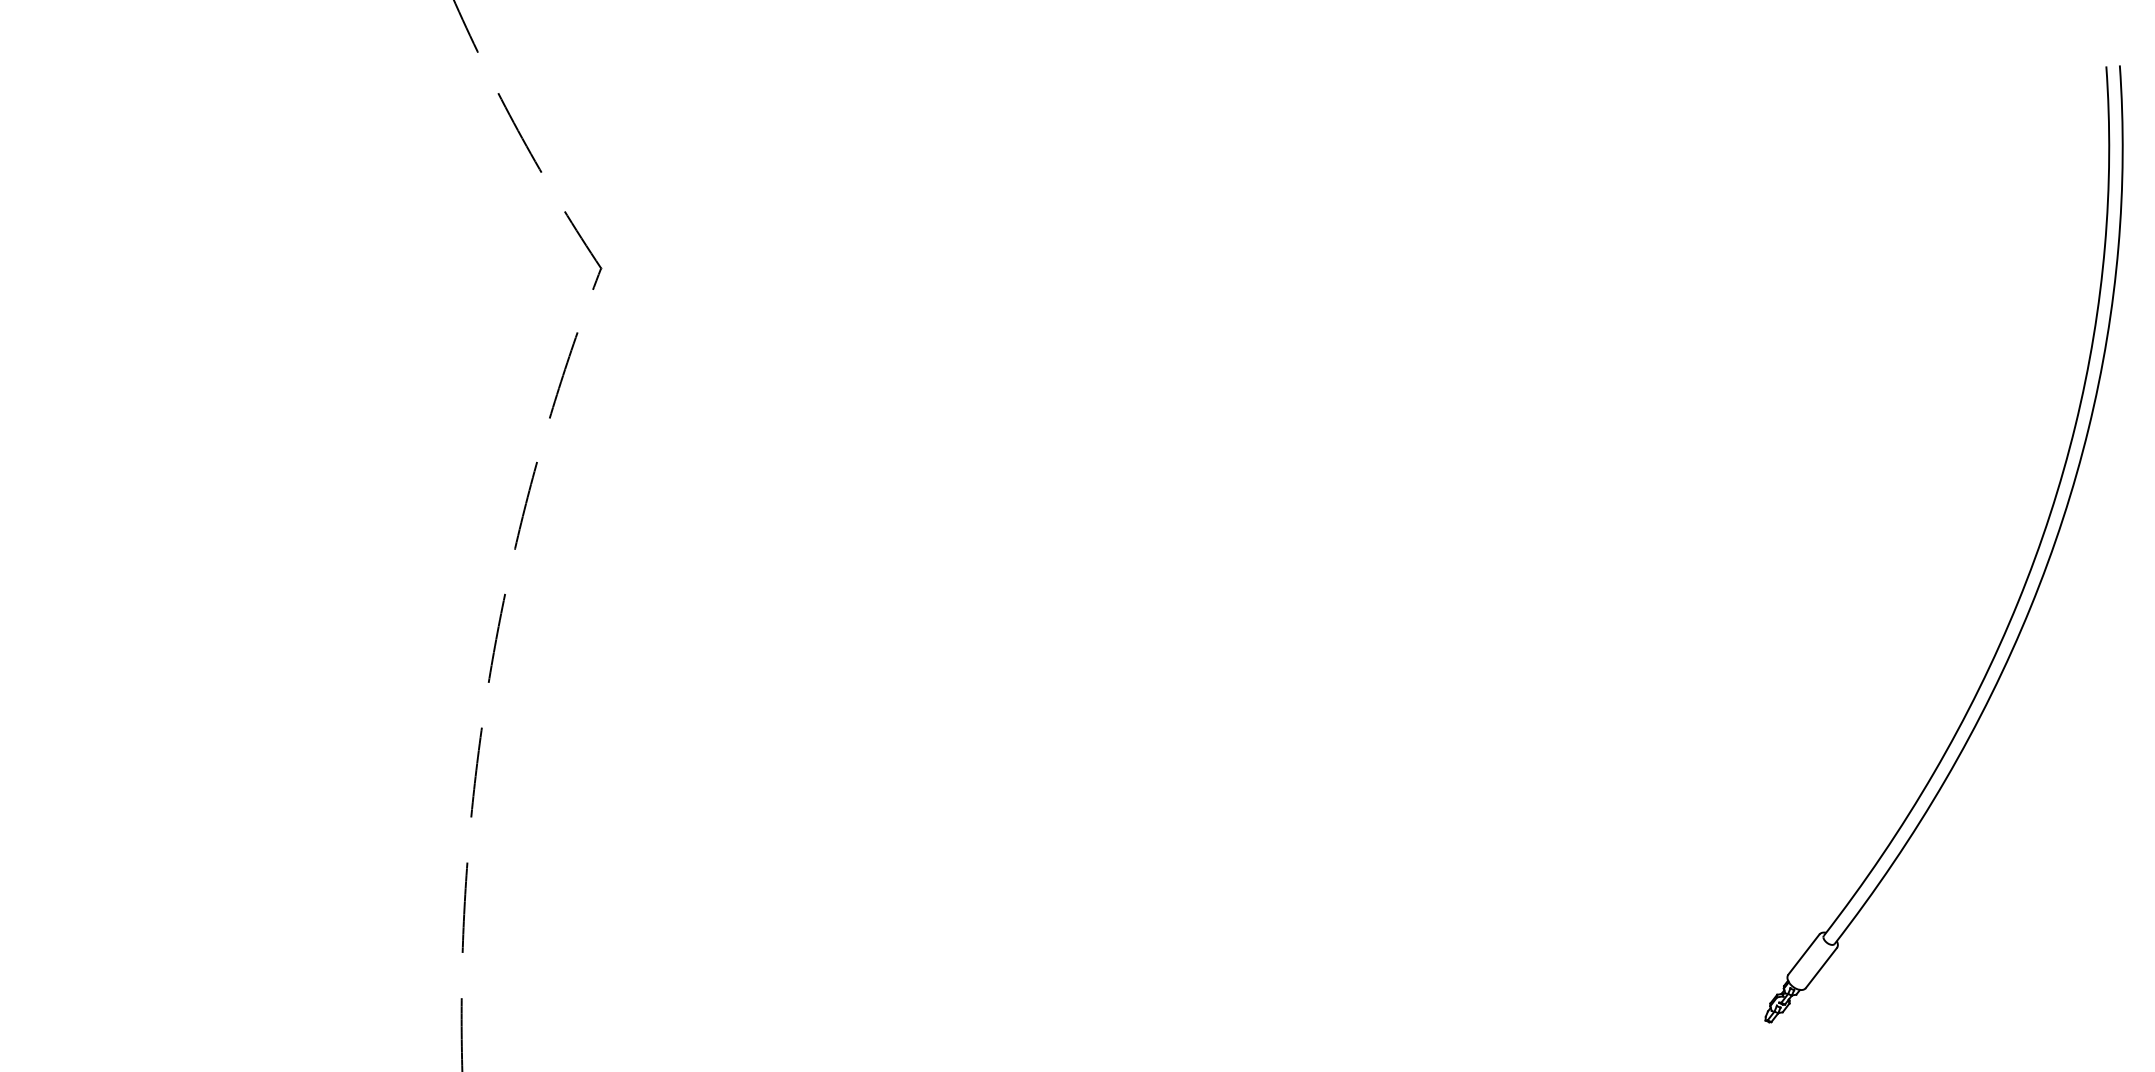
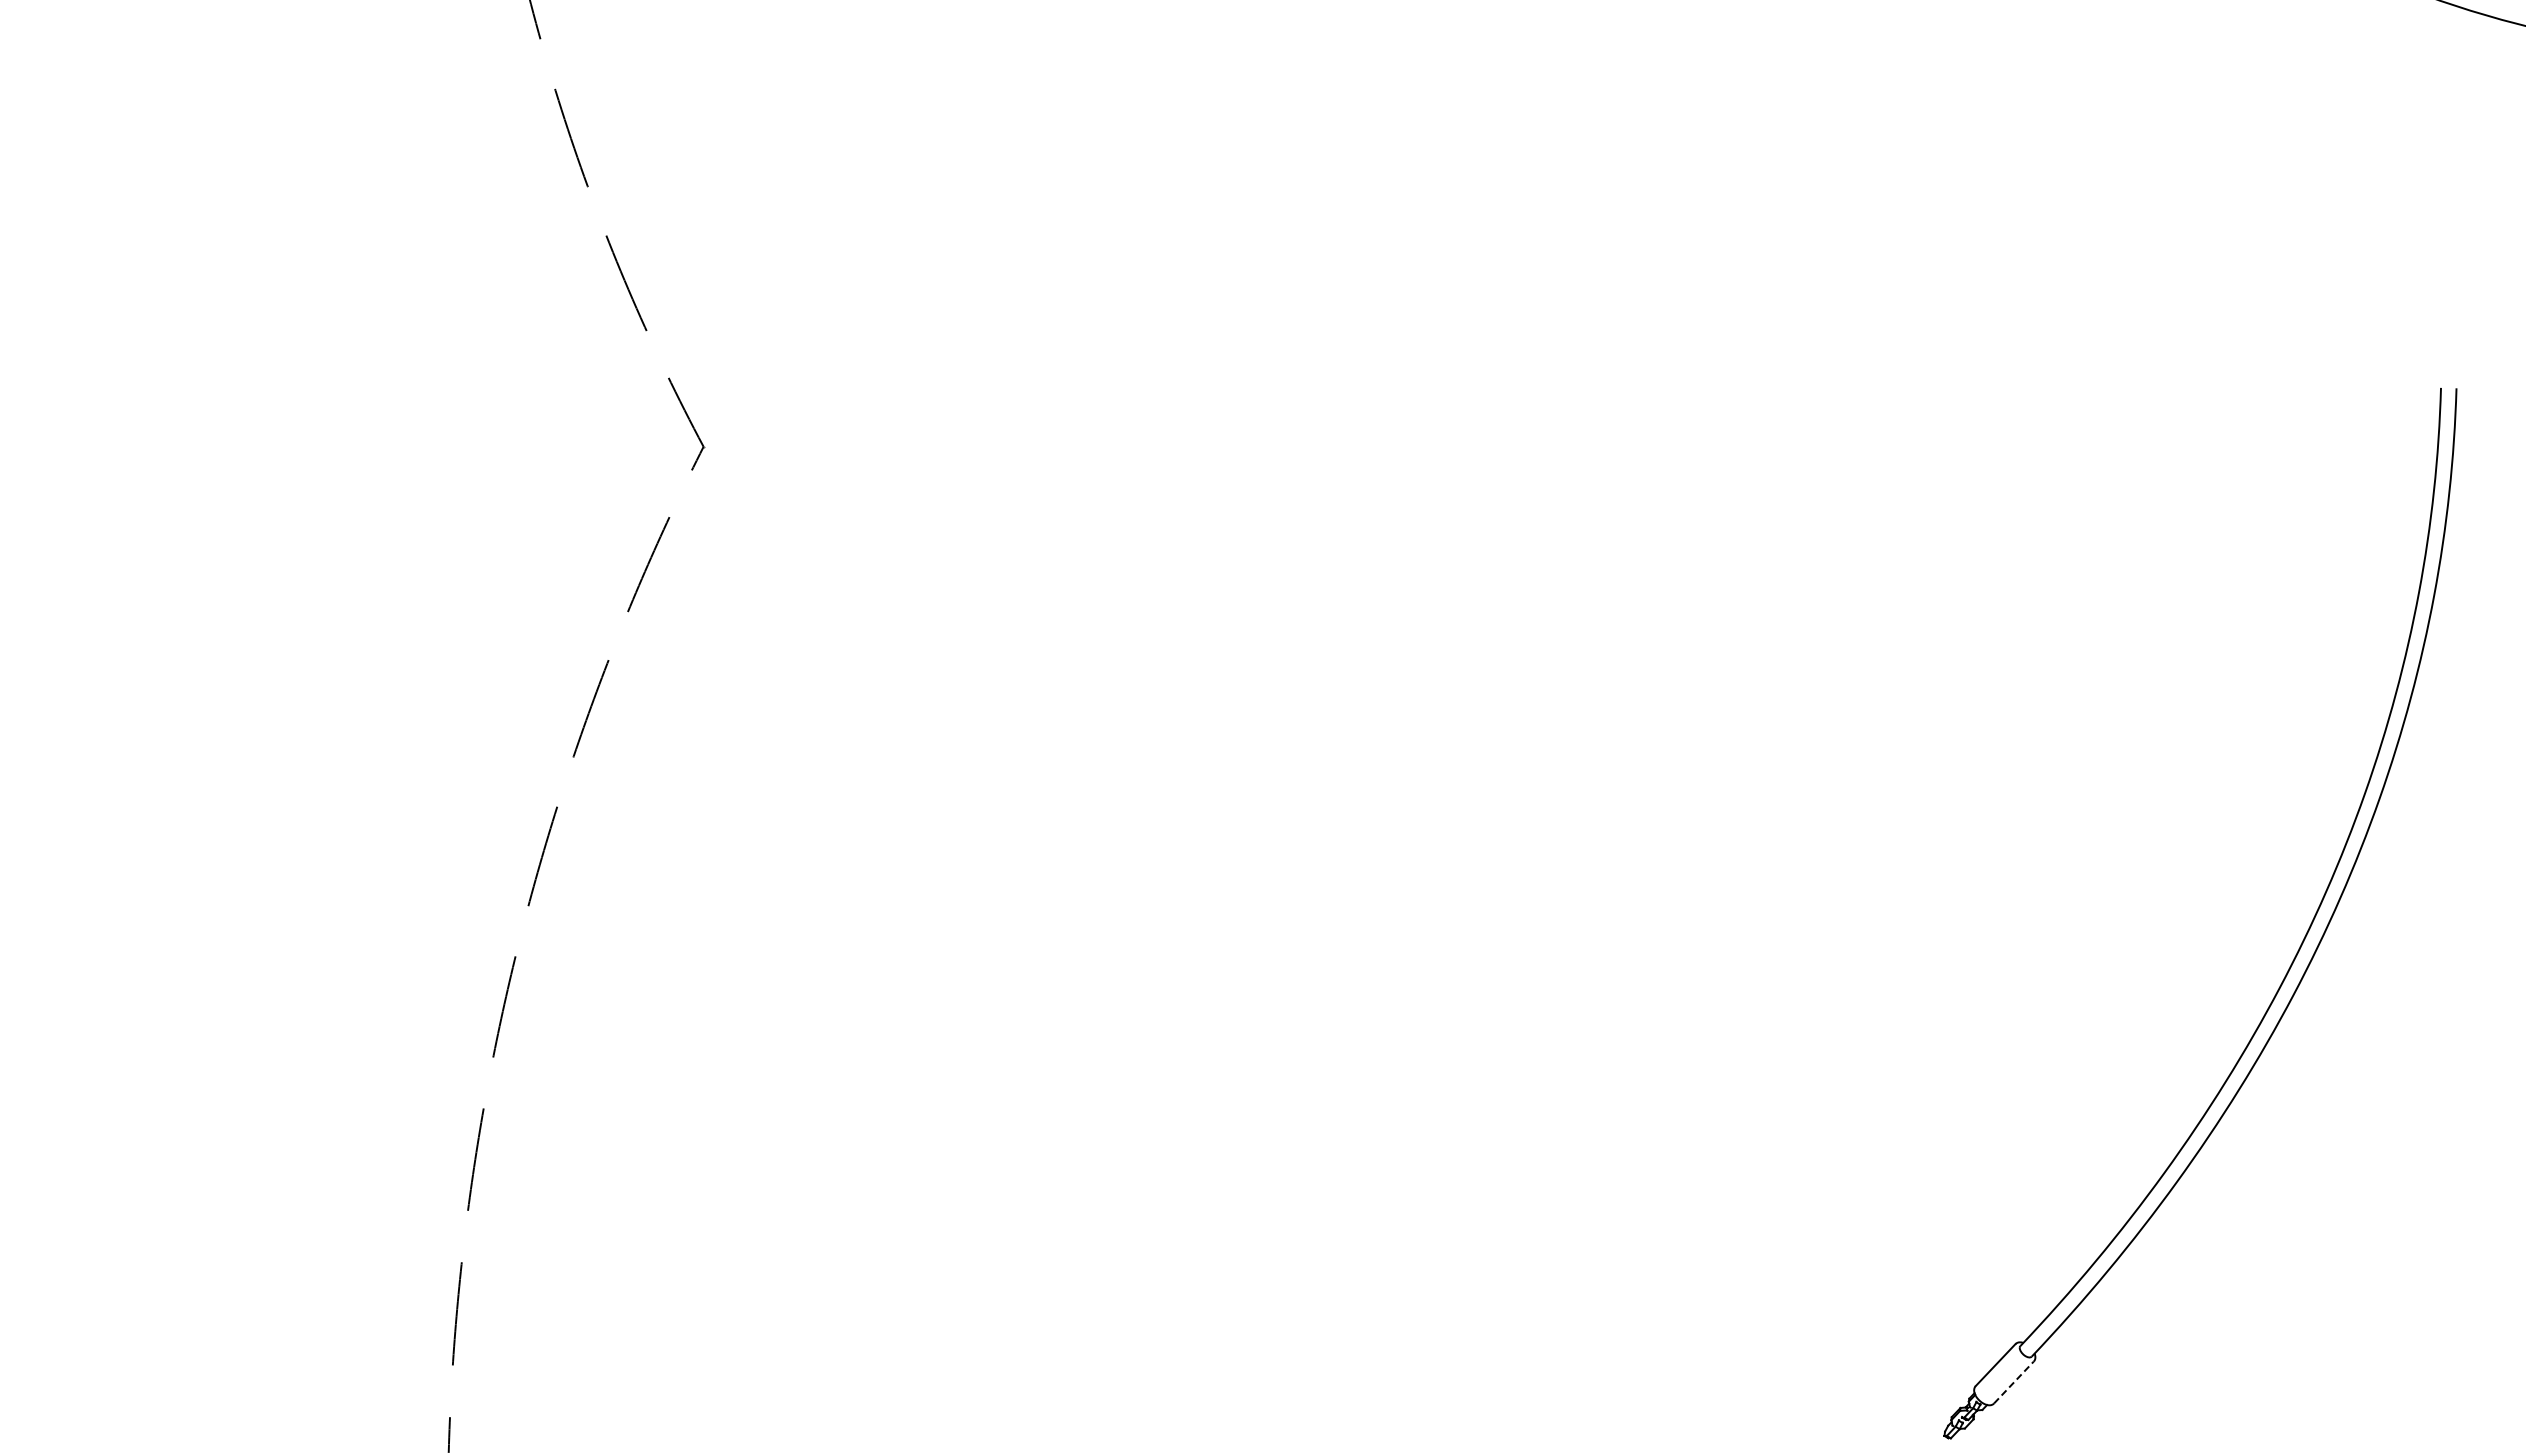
line: (1821, 968) -> (2013, 1382), solid -> dashed

